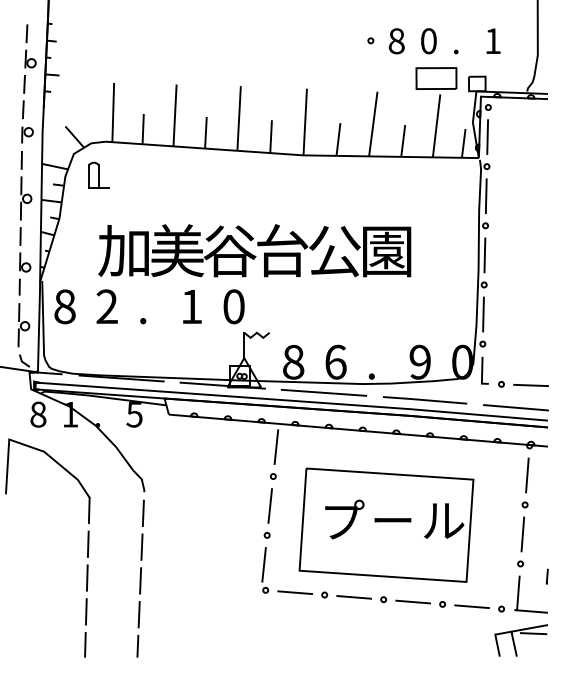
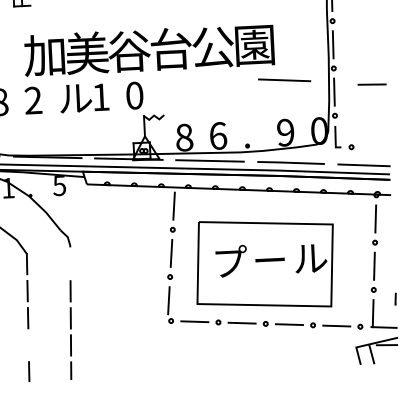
line: (421, 296) -> (284, 80), added
text: (160, 306) -> (76, 98), . -> ル
line: (530, 385) -> (371, 84), moved
line: (142, 513) -> (69, 264), removed
line: (85, 611) -> (27, 344), removed

